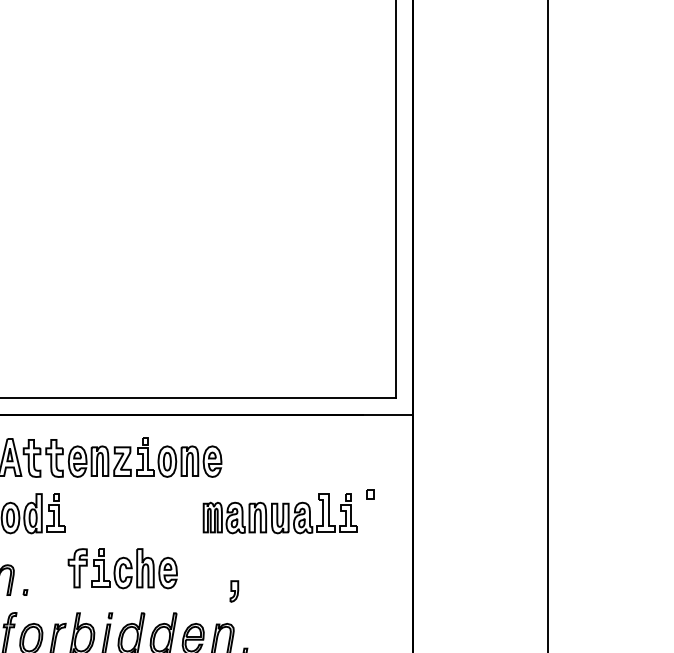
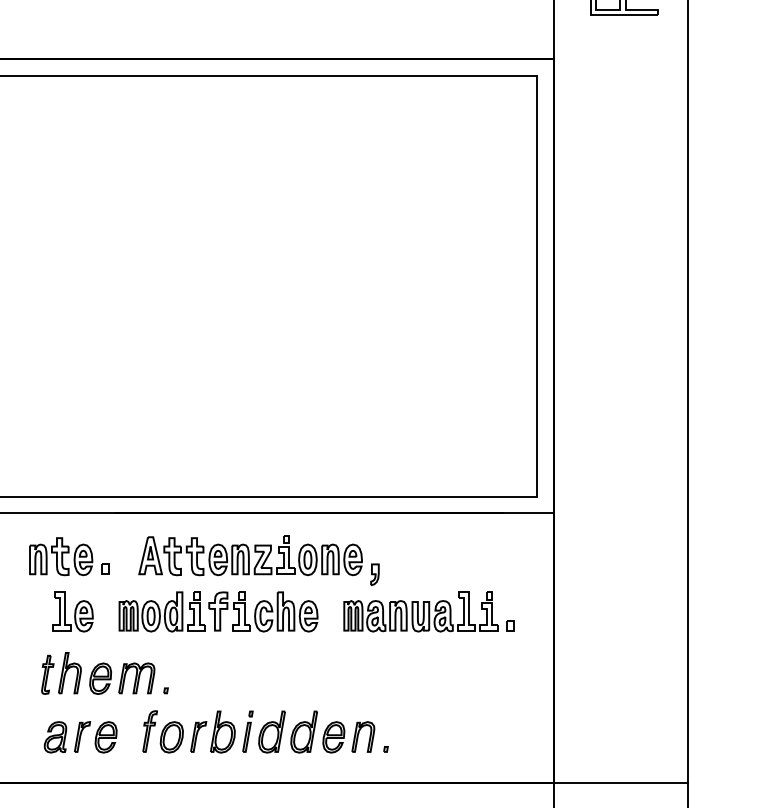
part: (369, 494) -> (510, 625), moved
part: (122, 568) -> (263, 611), moved
part: (233, 591) -> (374, 574), moved

